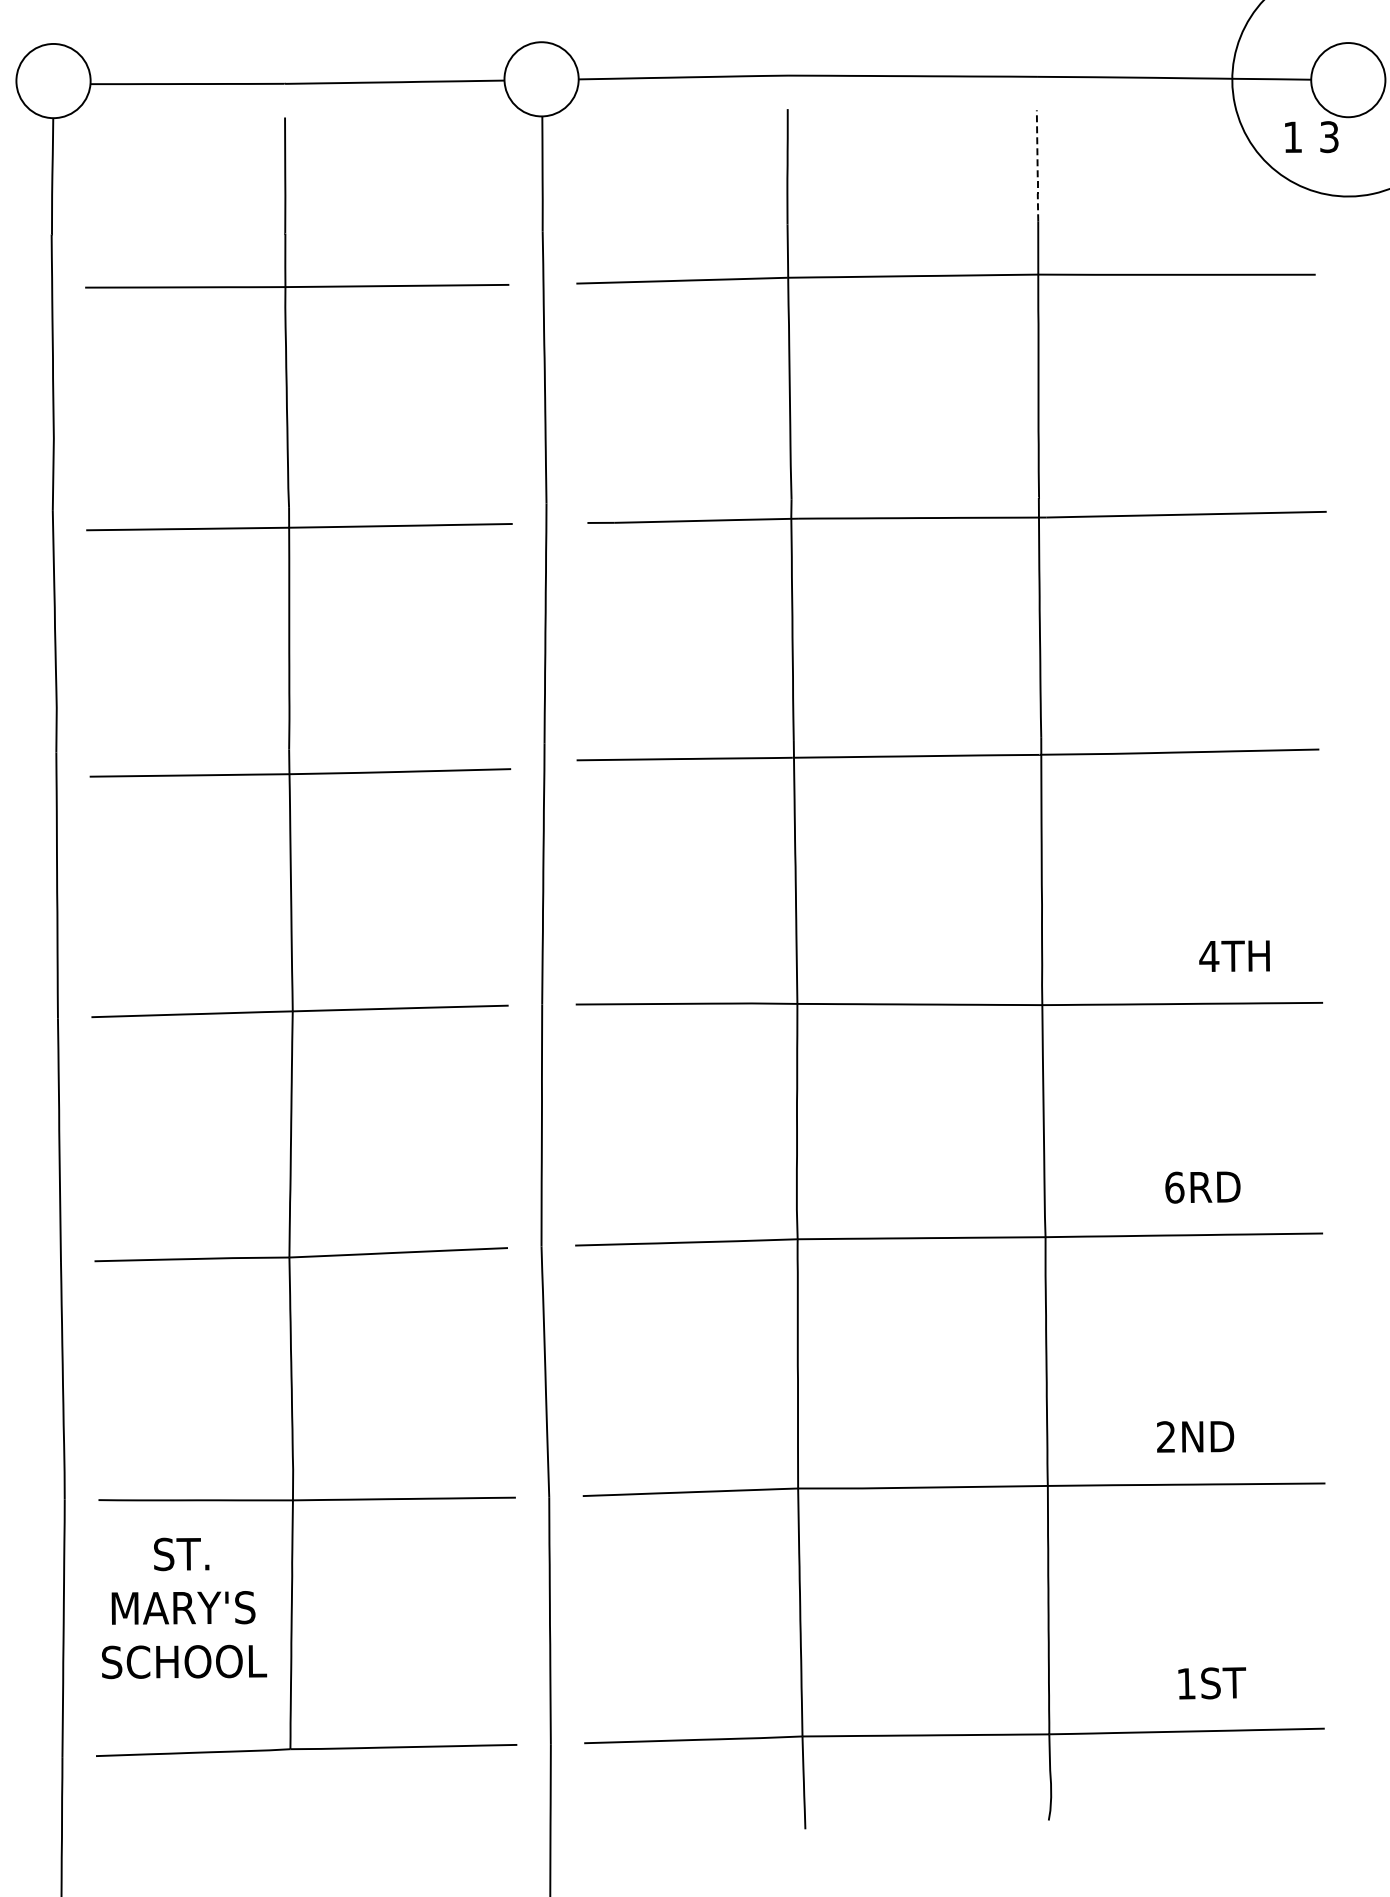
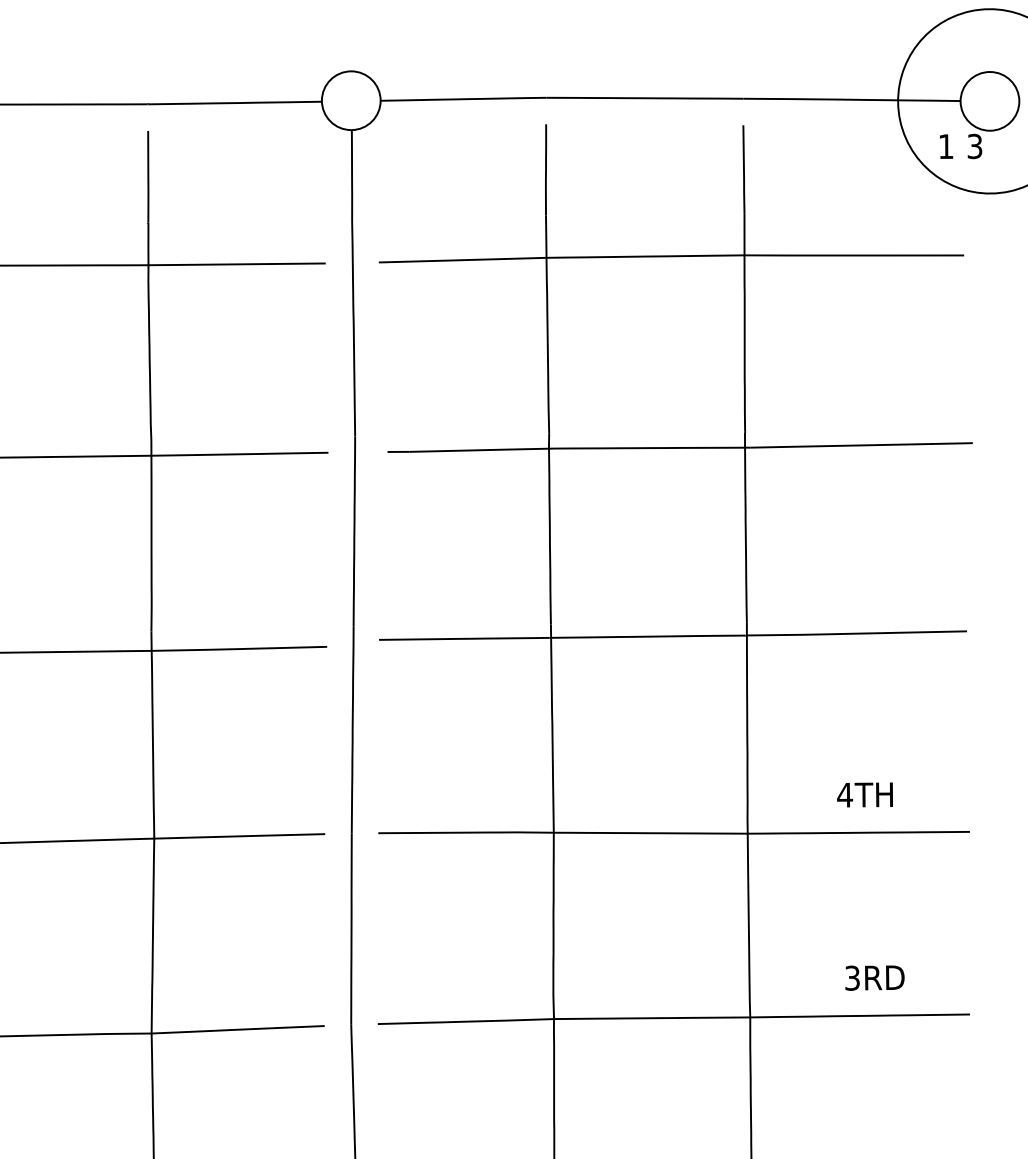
line: (1037, 167) -> (743, 170), dashed -> solid
text: (1234, 955) -> (865, 794), moved
text: (1174, 1187) -> (852, 978), 6RD -> 3RD

